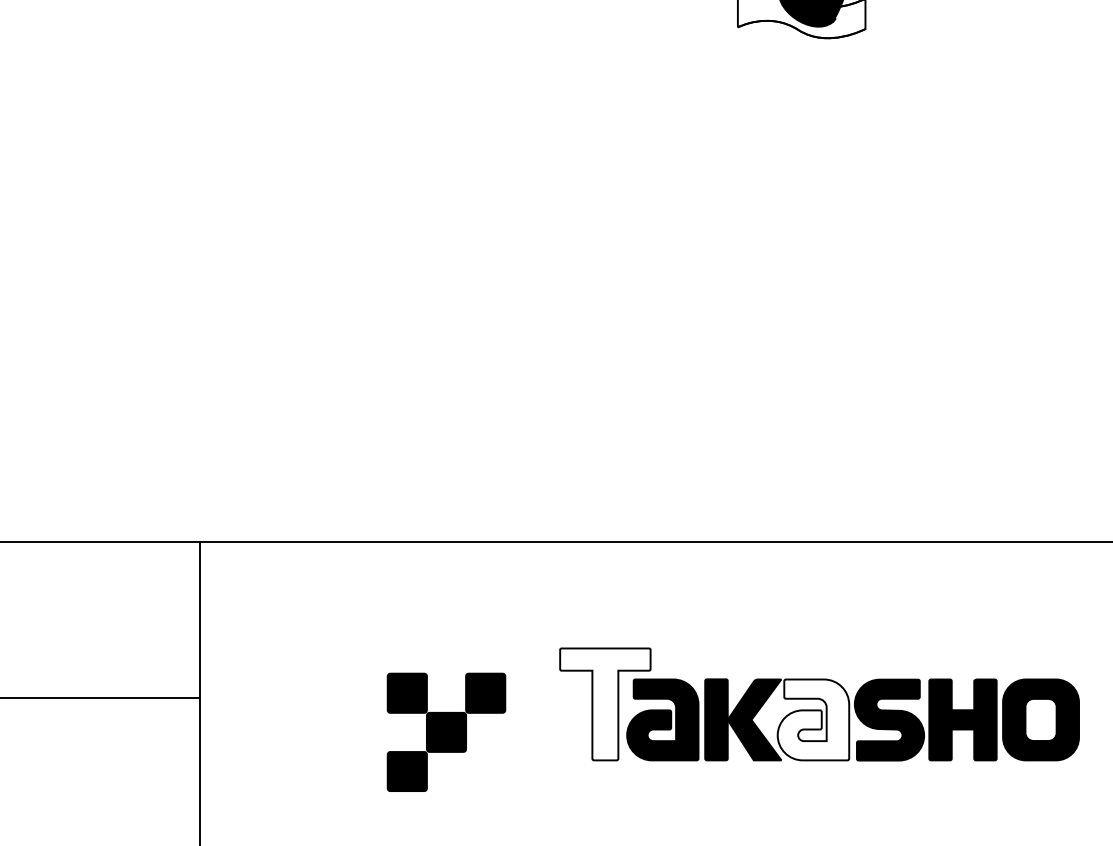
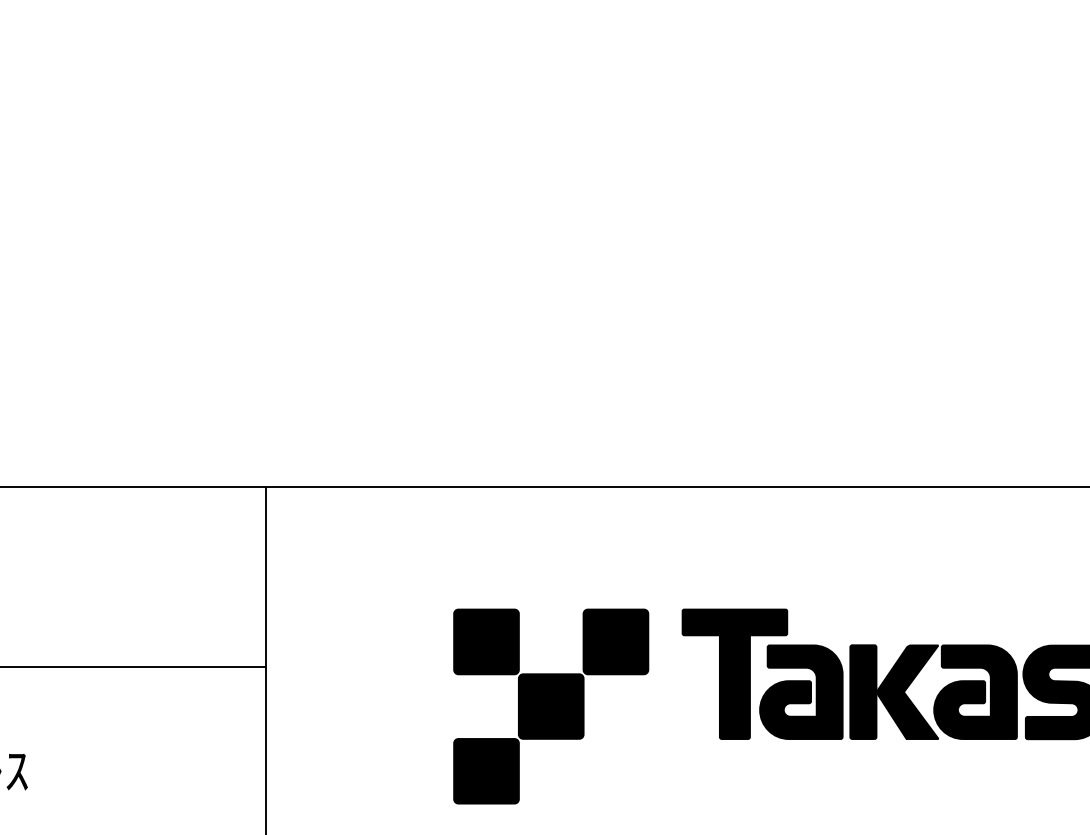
fill: (605, 704) -> (735, 674), added
fill: (813, 719) -> (975, 691), added
part: (446, 732) -> (551, 706), size x1.43

